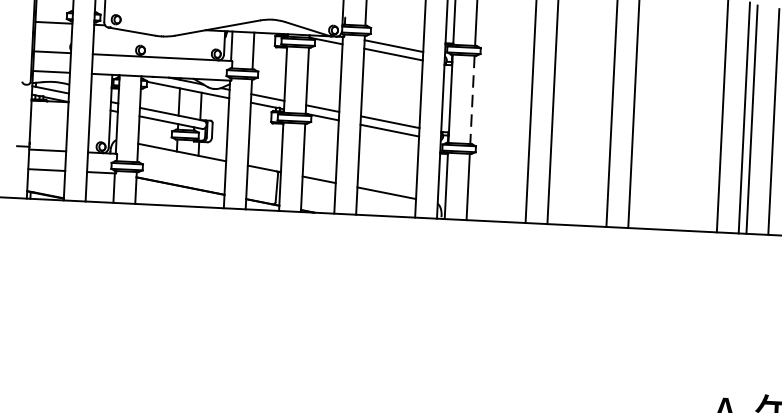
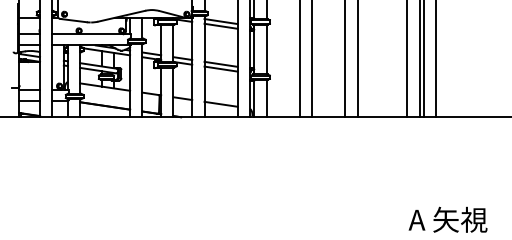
line: (472, 99) -> (266, 49), dashed -> solid

